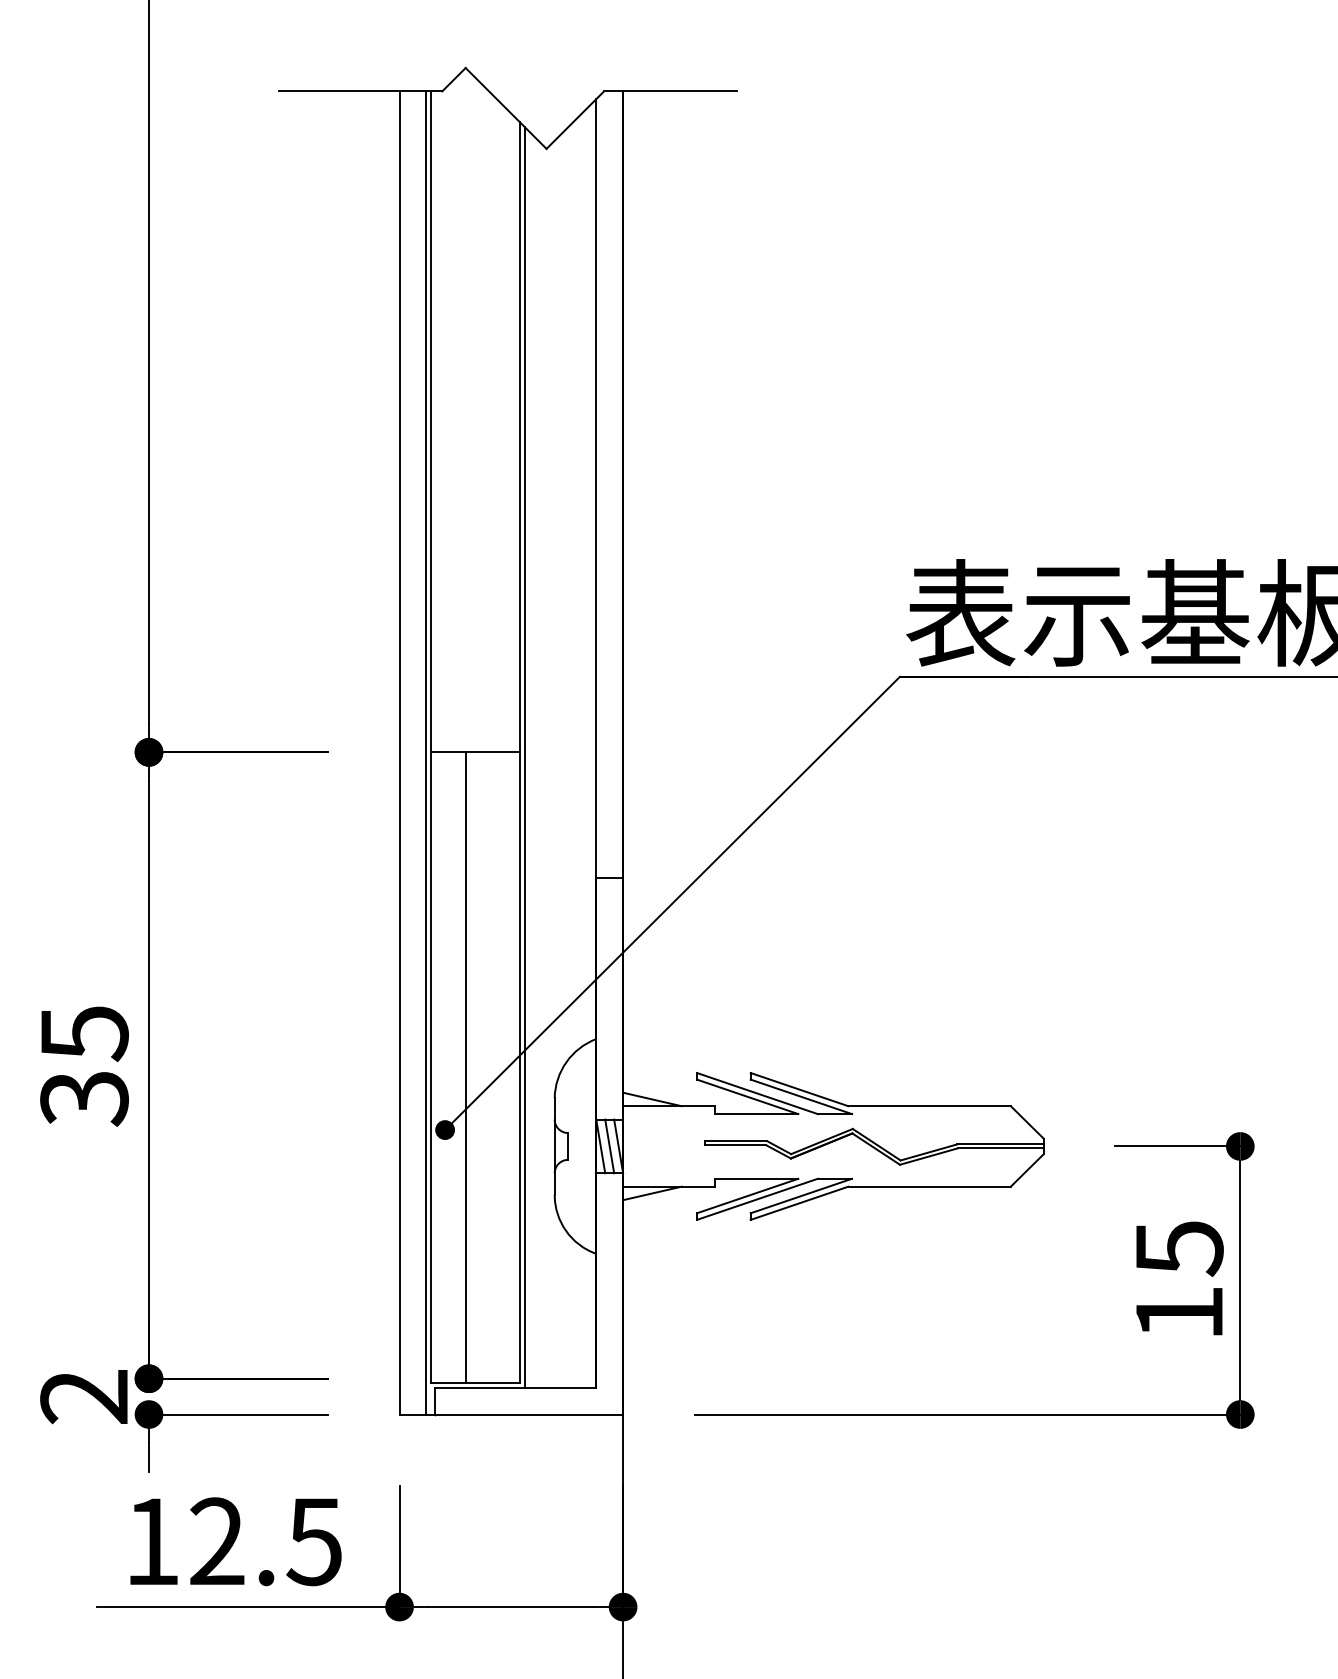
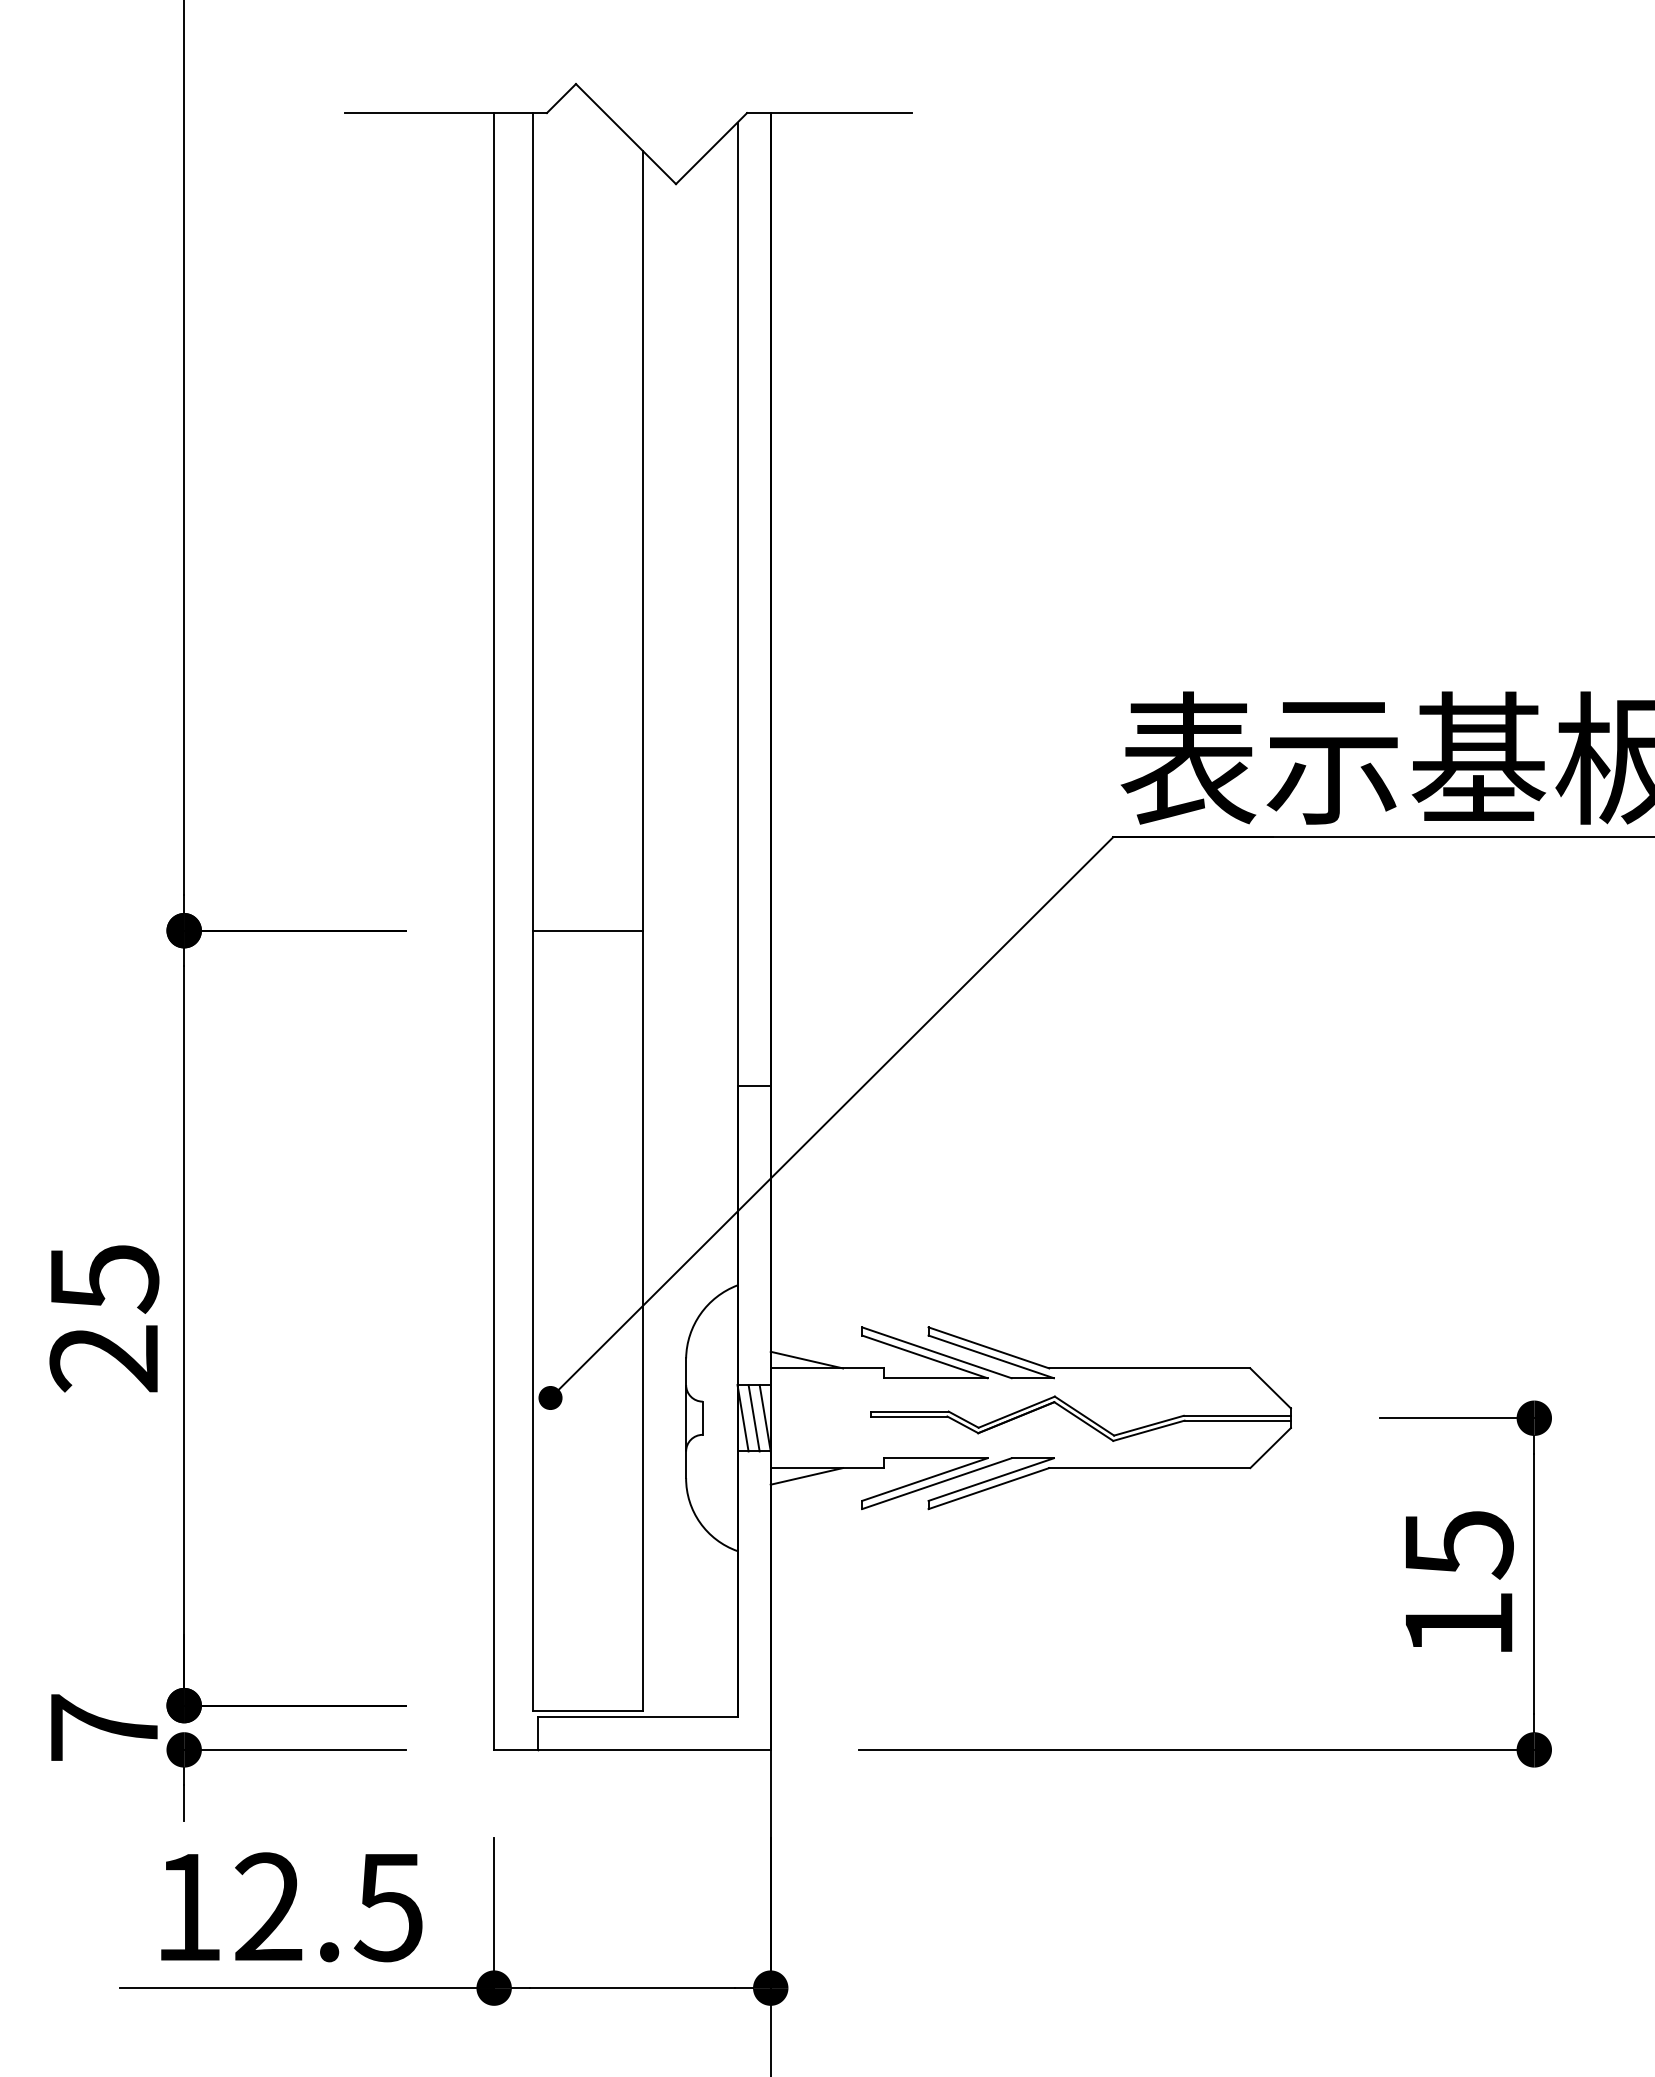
line: (426, 753) -> (527, 931), removed
line: (524, 757) -> (648, 936), removed
line: (466, 1067) -> (576, 1320), removed
text: (84, 1098) -> (104, 1359), 35 -> 25
text: (83, 1396) -> (103, 1727), 2 -> 7

